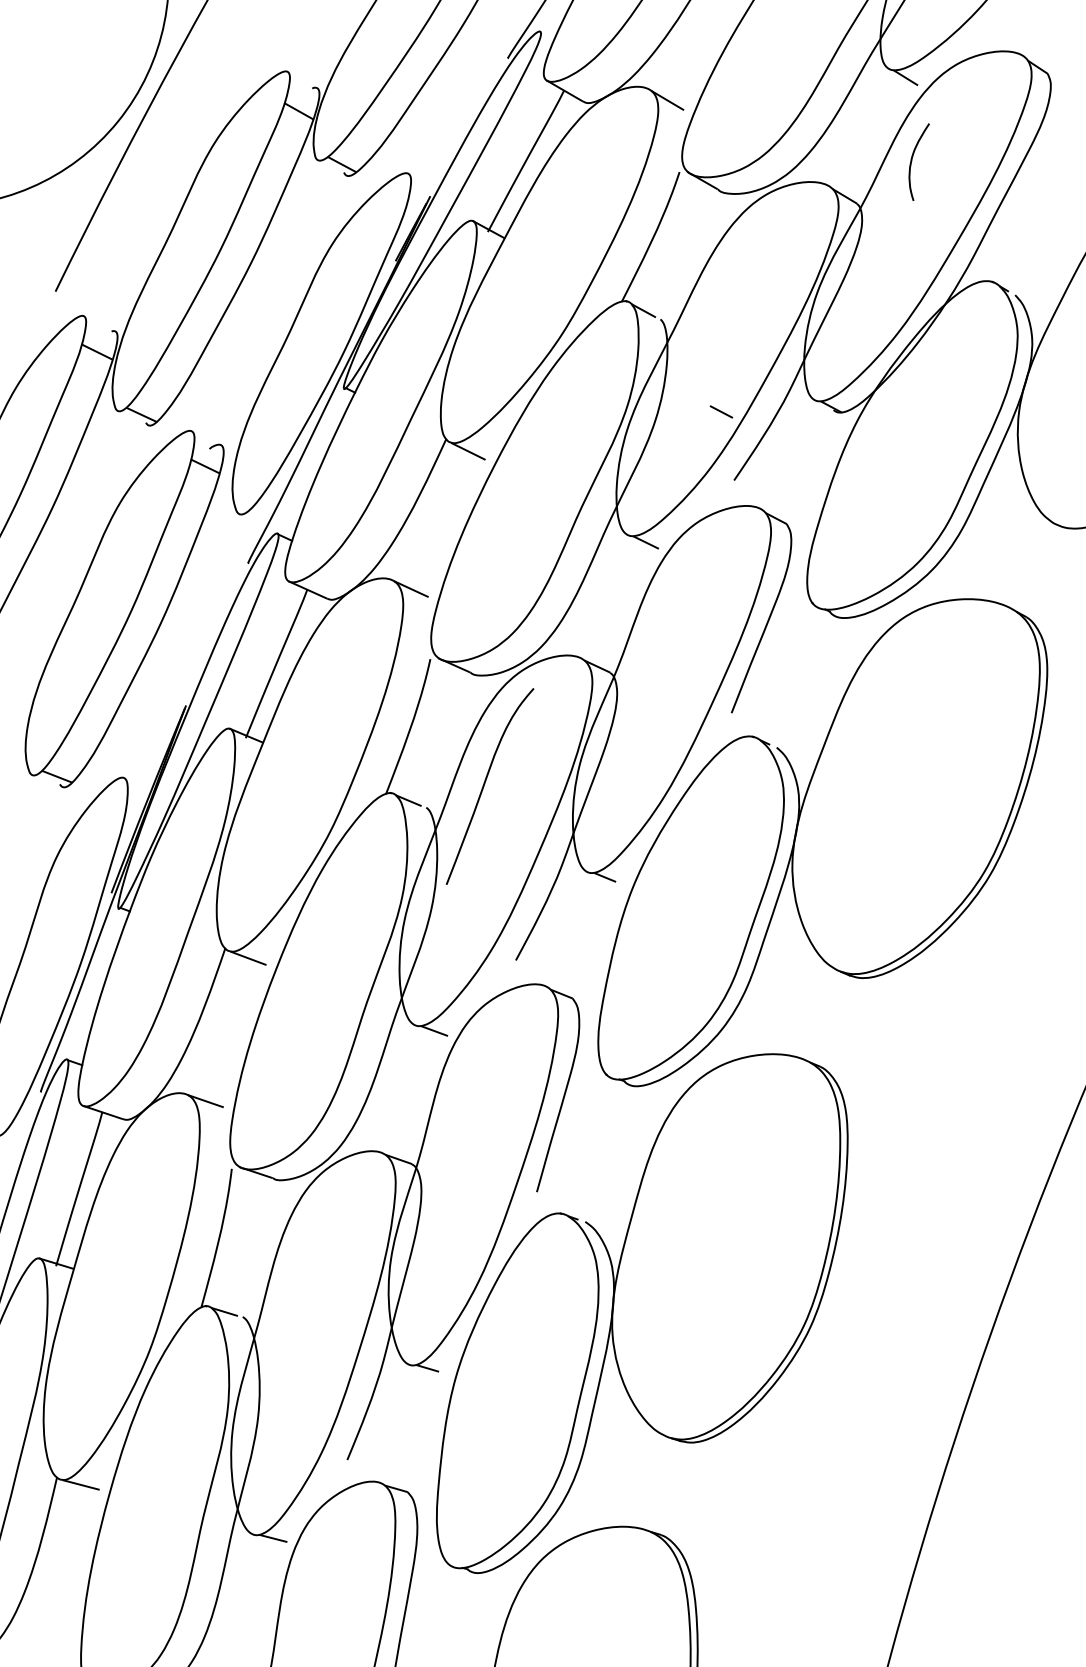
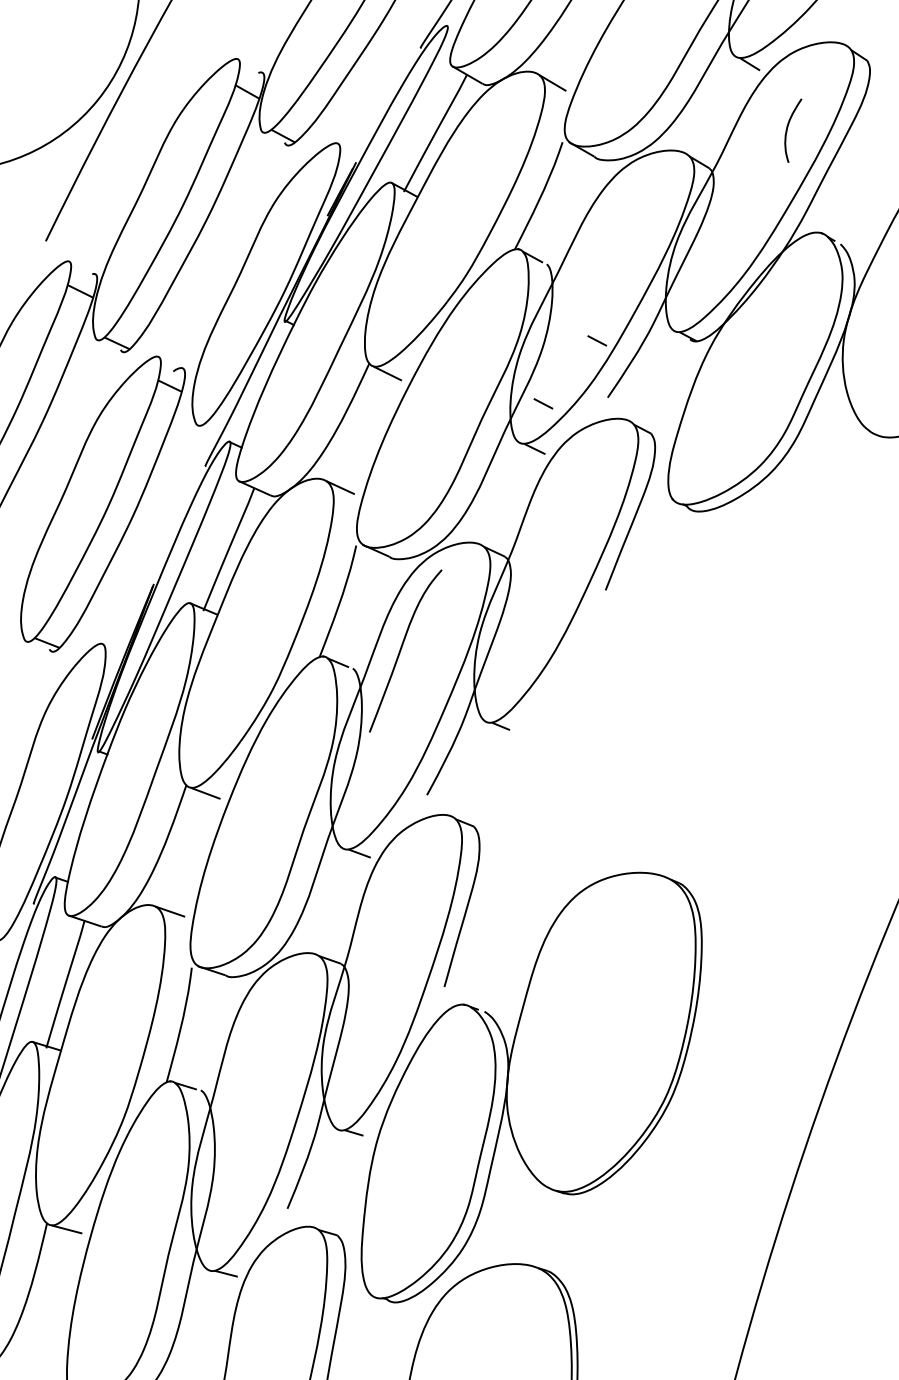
curve: (912, 161) -> (787, 130), moved
line: (656, 487) -> (543, 403), added
part: (822, 842) -> (680, 697), removed

